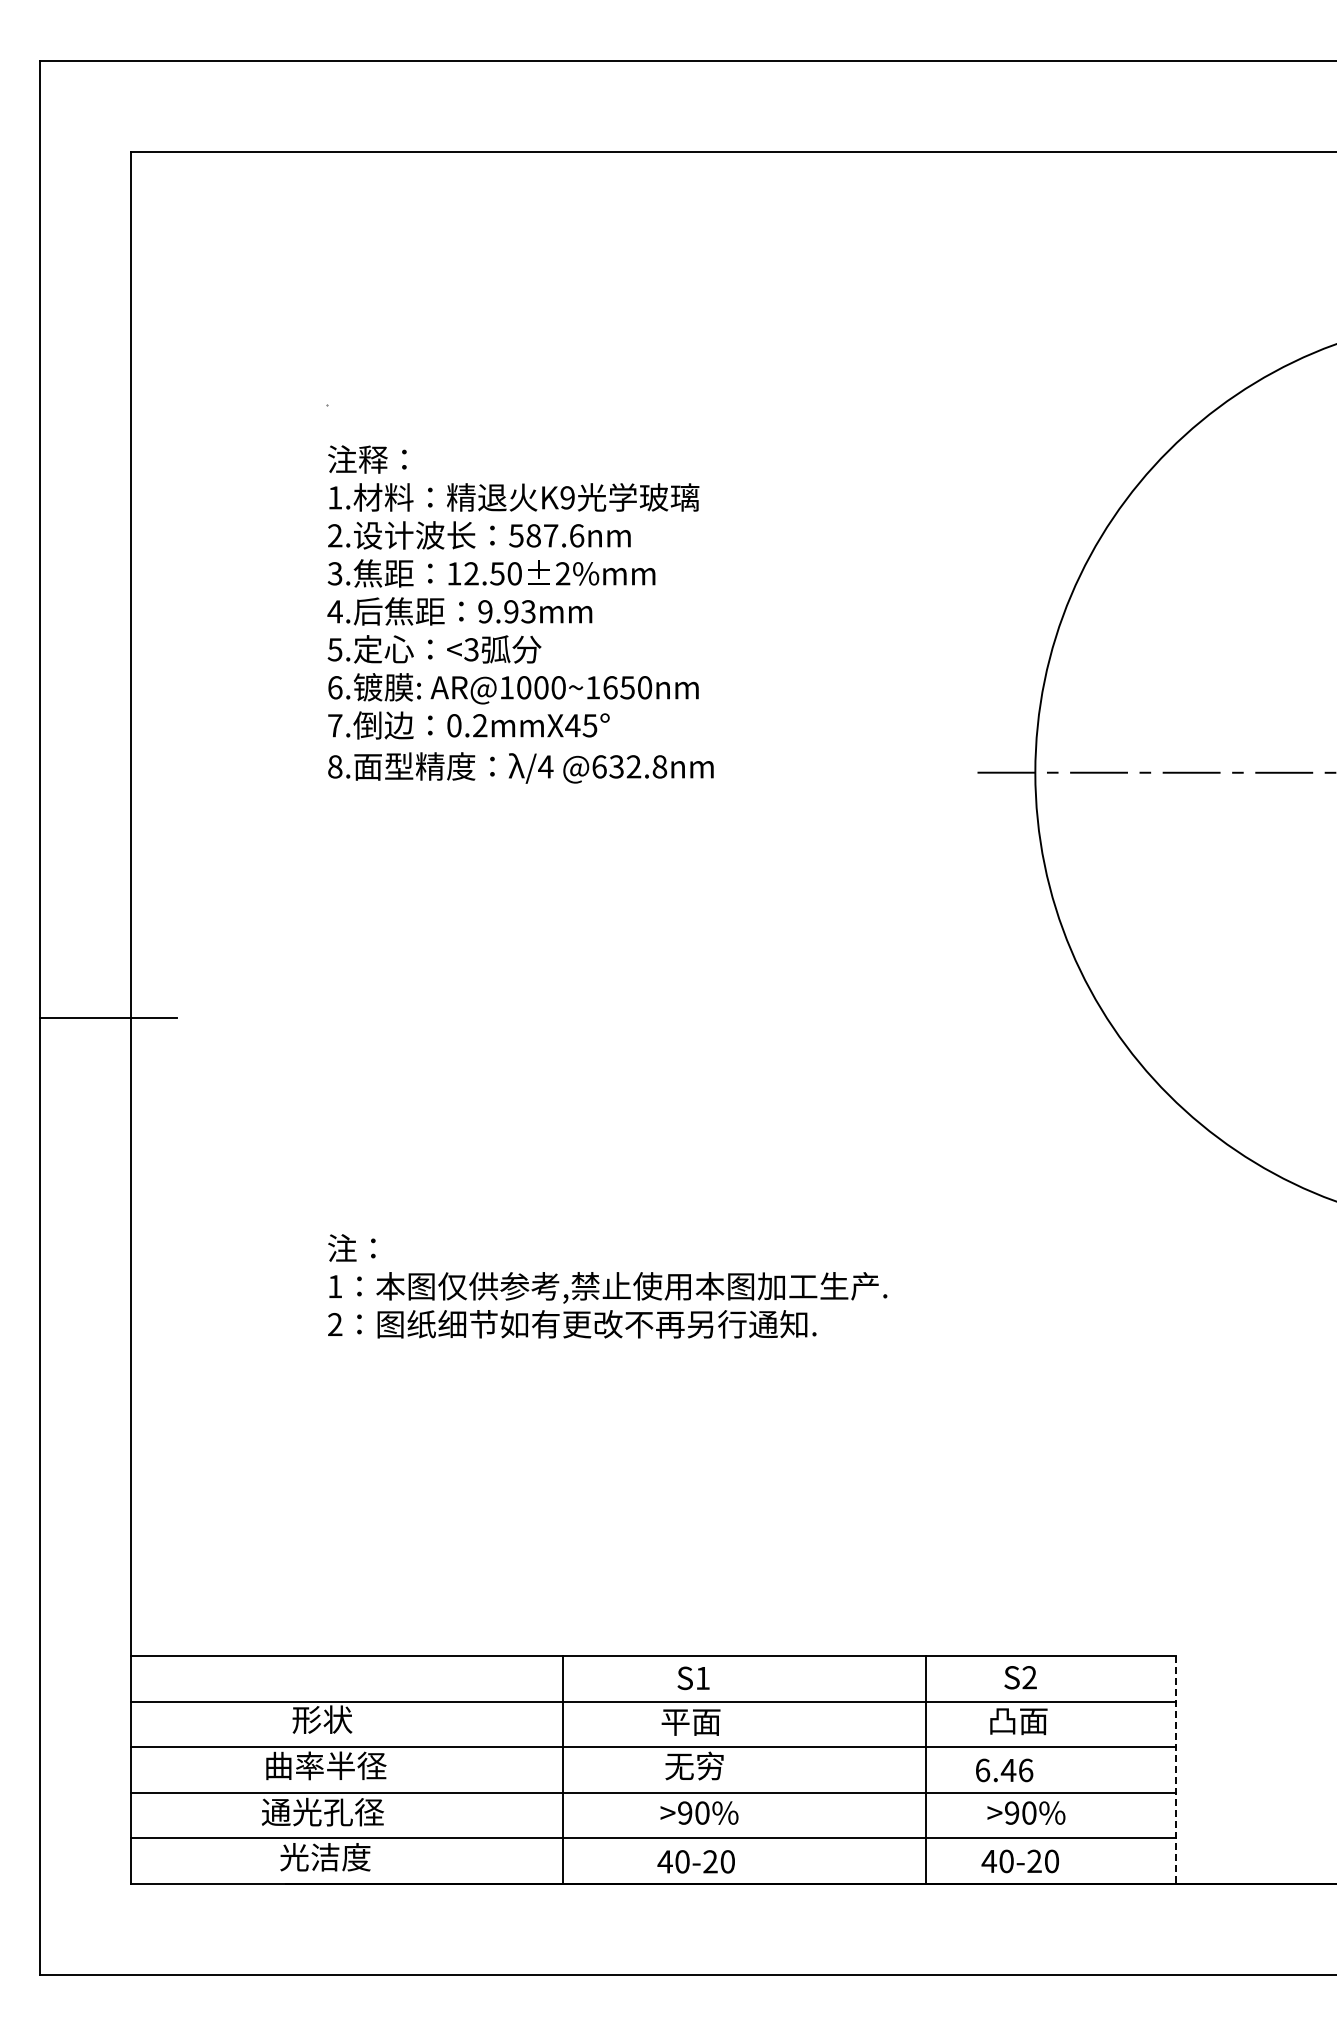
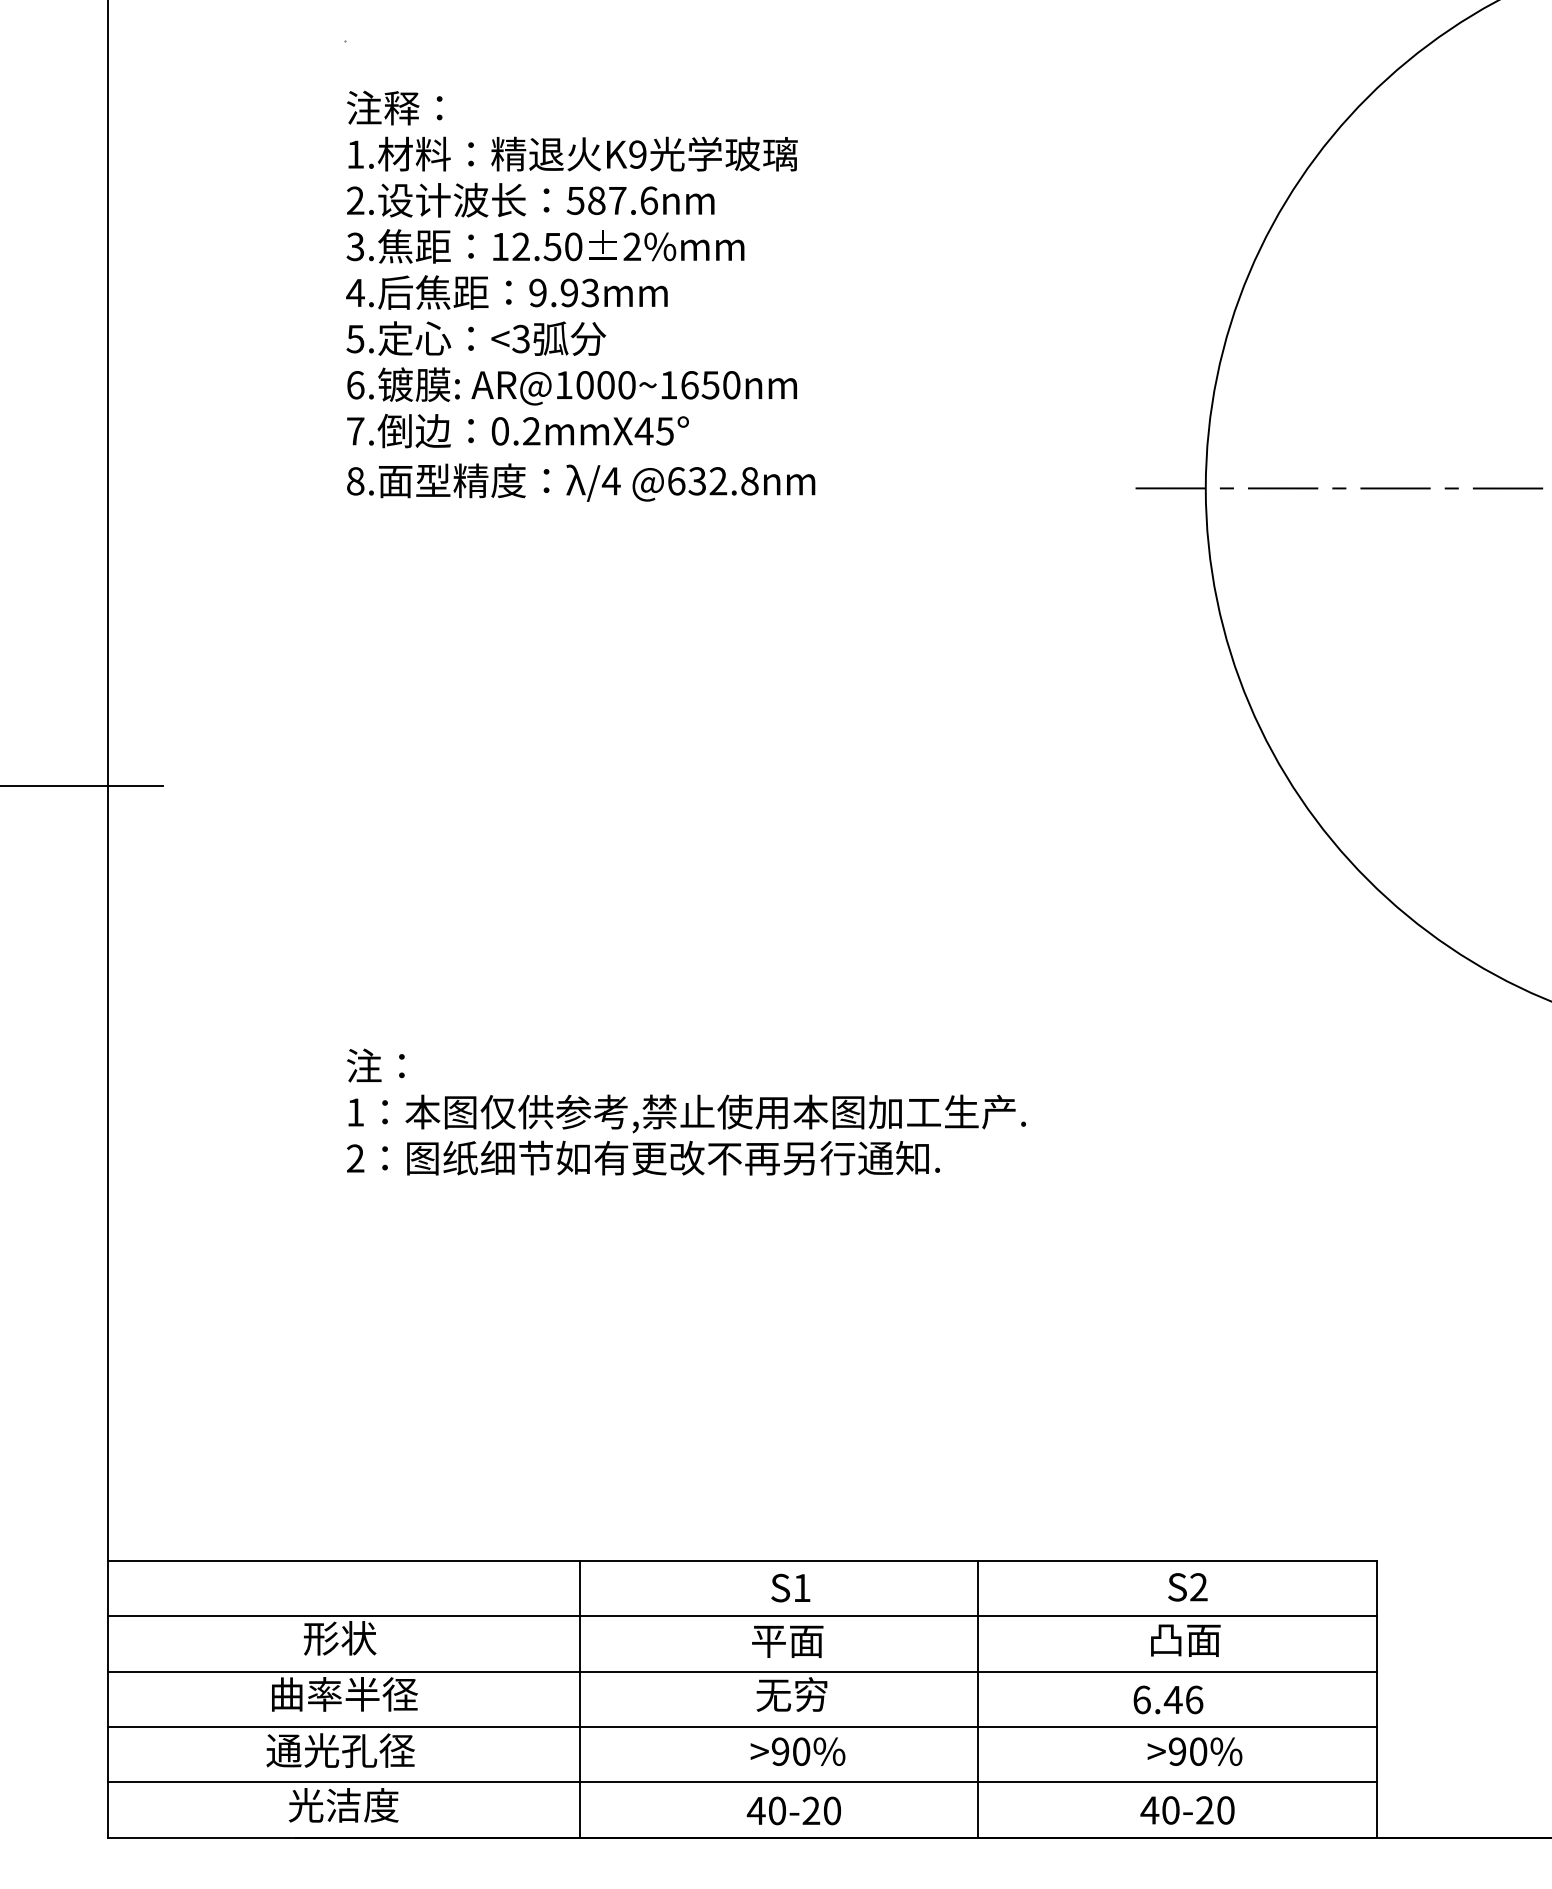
line: (562, 1769) -> (579, 1698), moved
line: (925, 1769) -> (977, 1698), moved
line: (1175, 1769) -> (1375, 1698), dashed -> solid

